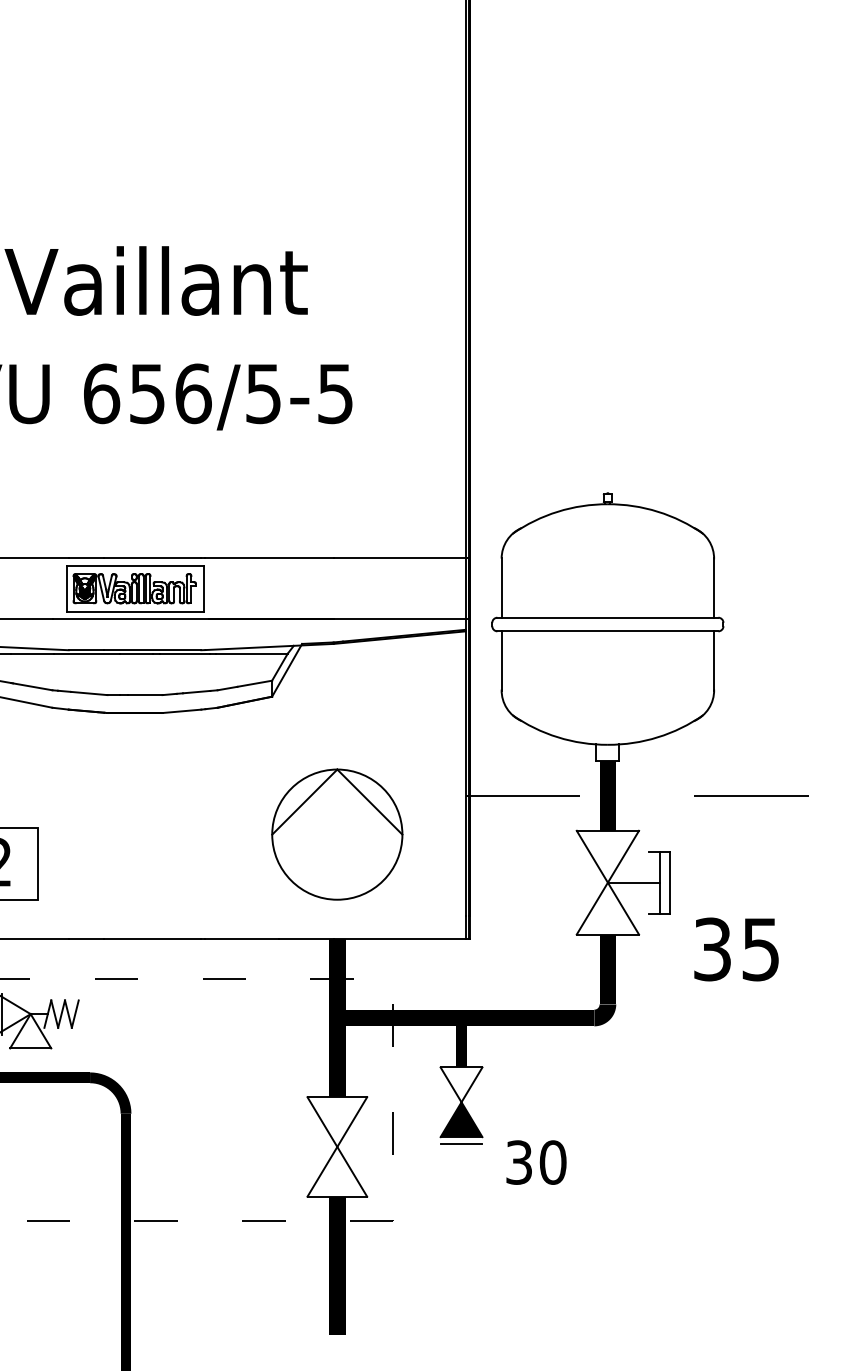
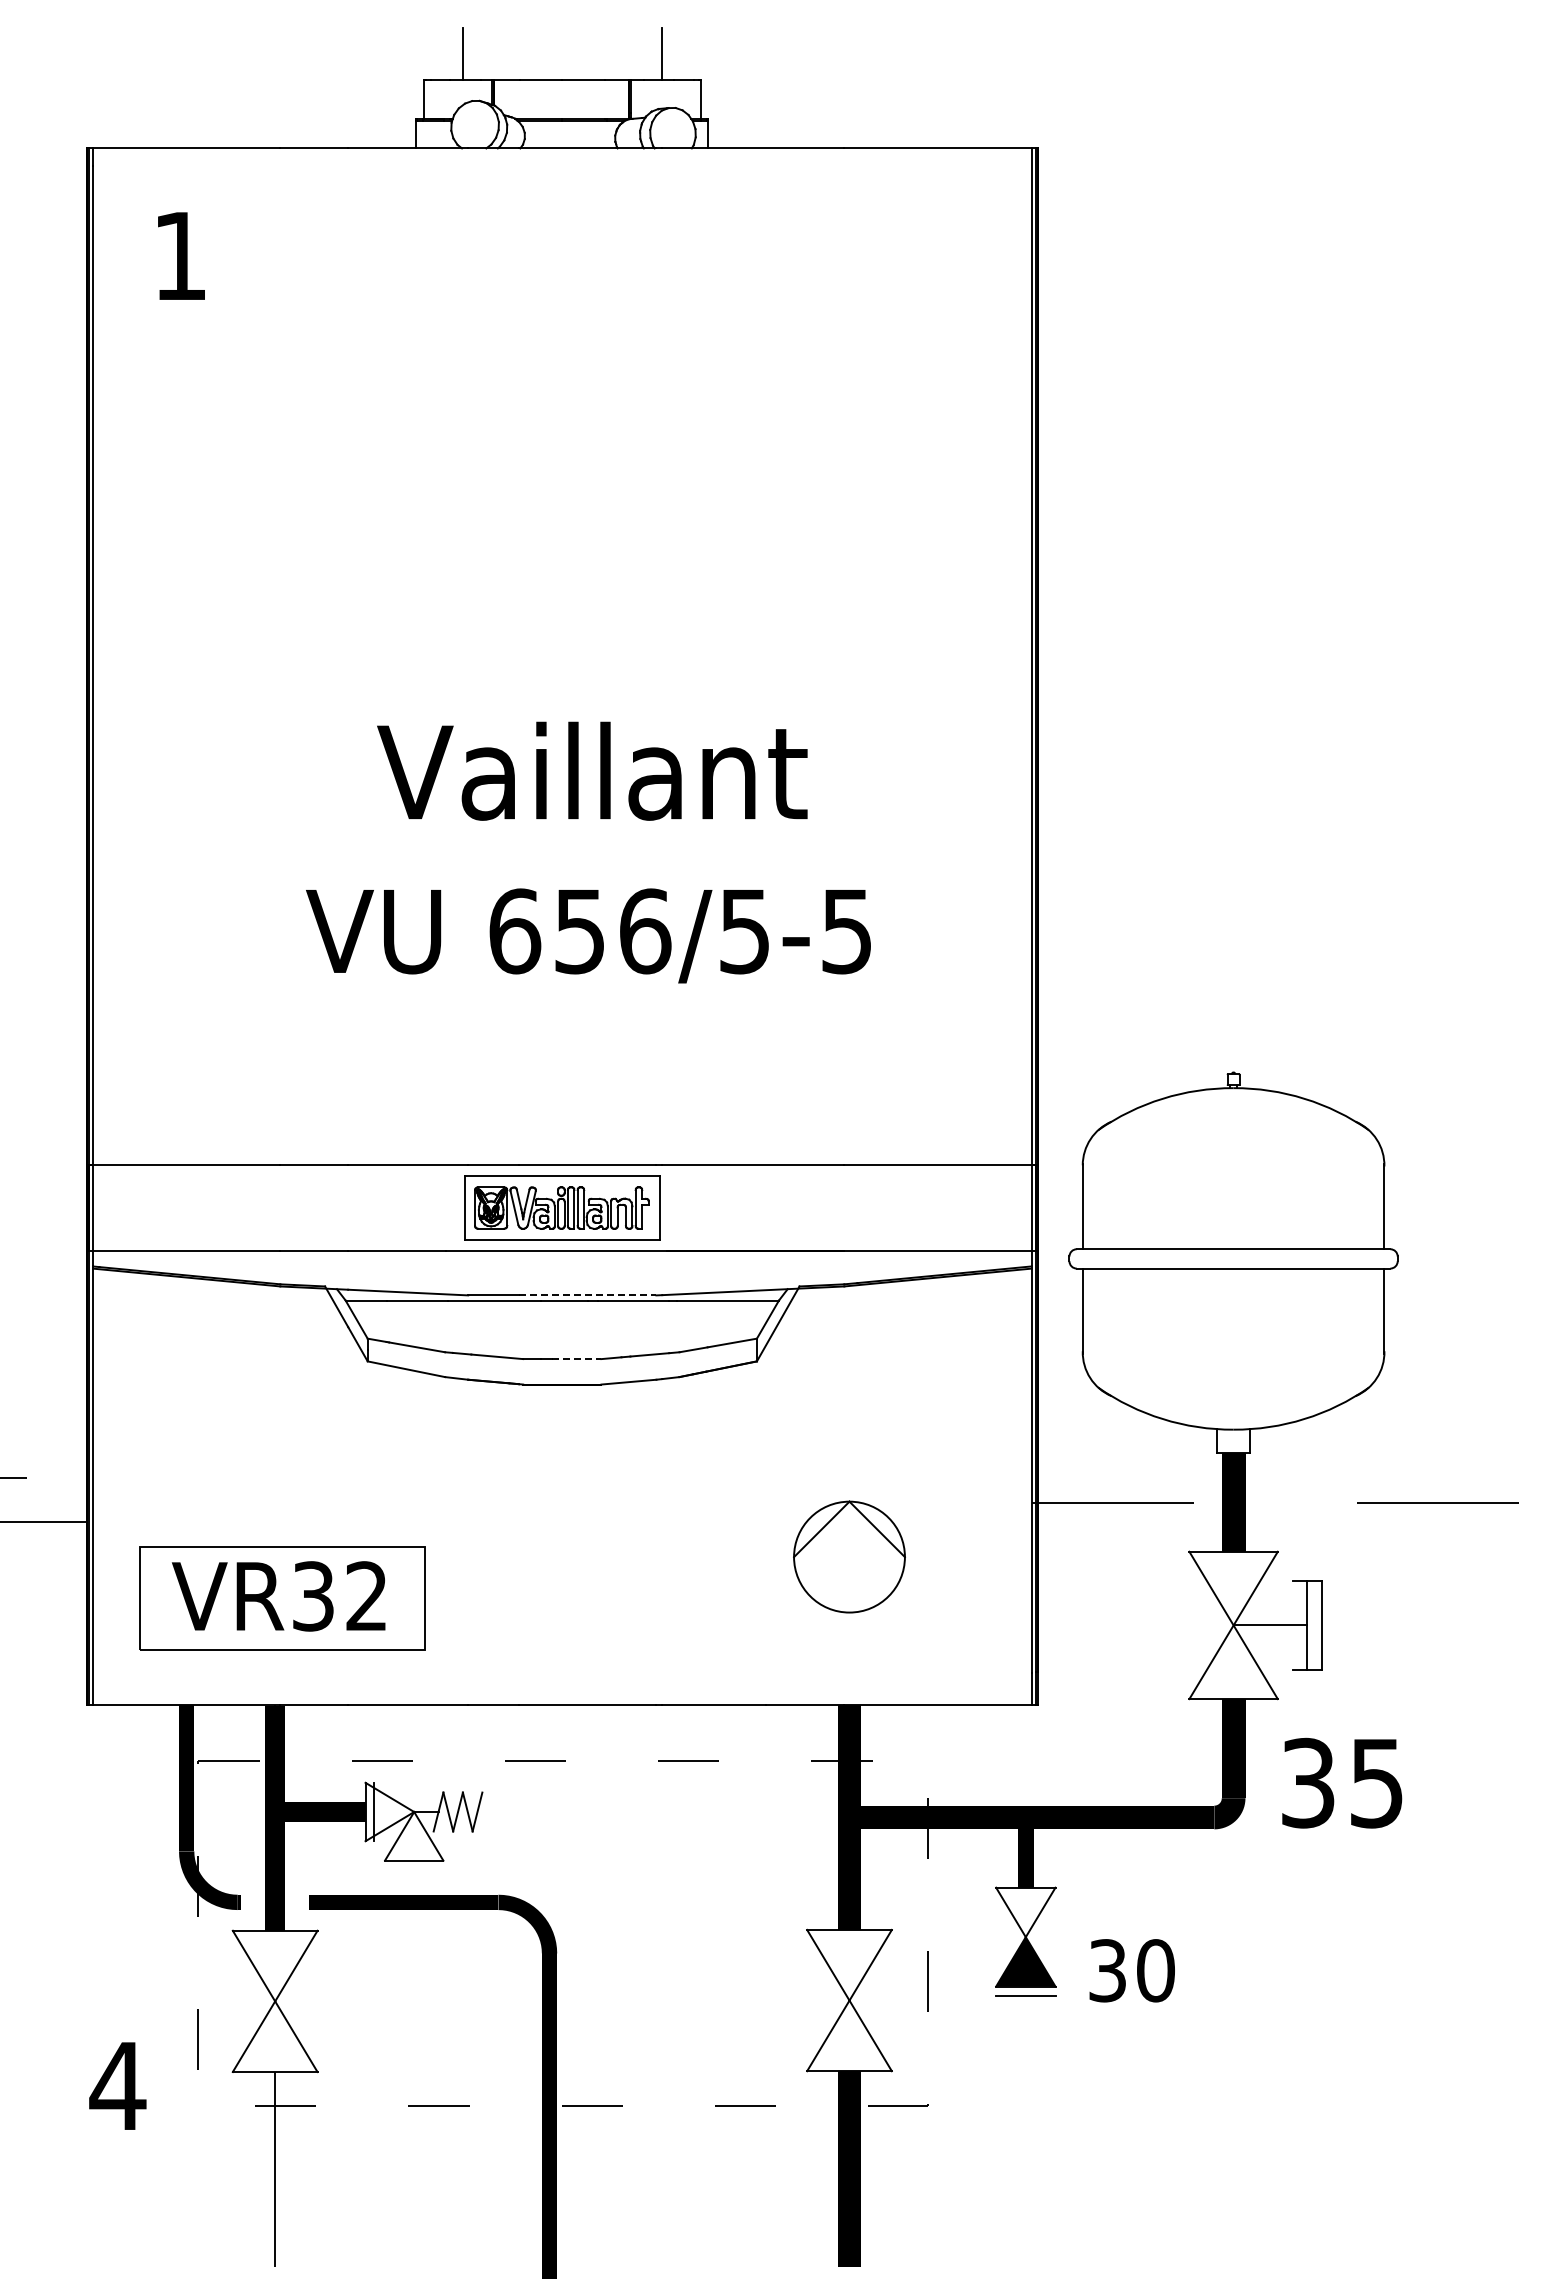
line: (152, 650) -> (587, 1295), solid -> dashed
line: (145, 695) -> (576, 1359), solid -> dashed
part: (337, 834) -> (849, 1556), size x0.6
text: (736, 948) -> (1342, 1782), moved
text: (535, 1162) -> (1131, 1970), moved

